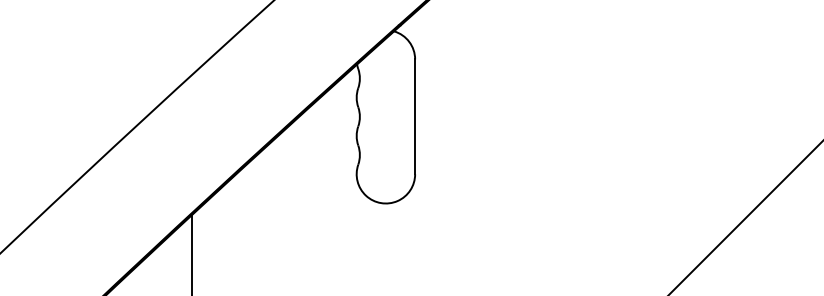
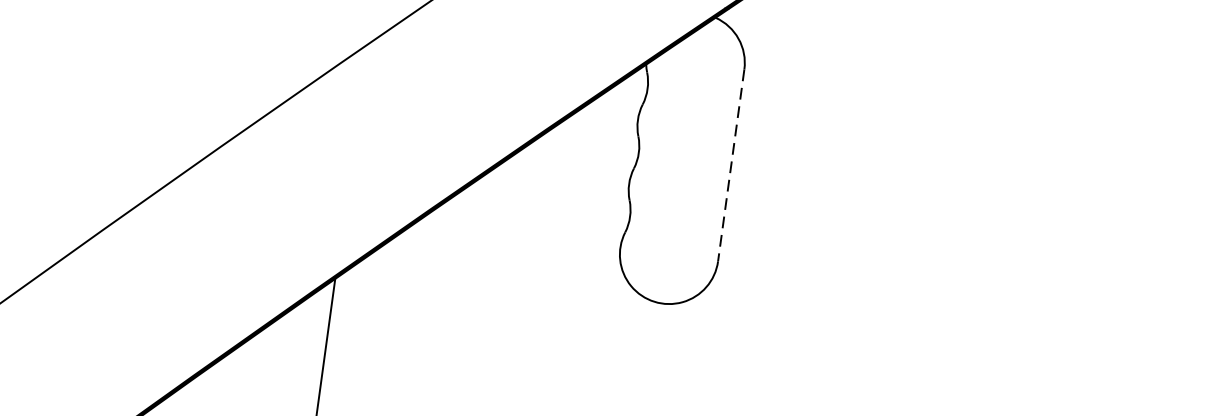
line: (415, 117) -> (731, 166), solid -> dashed

